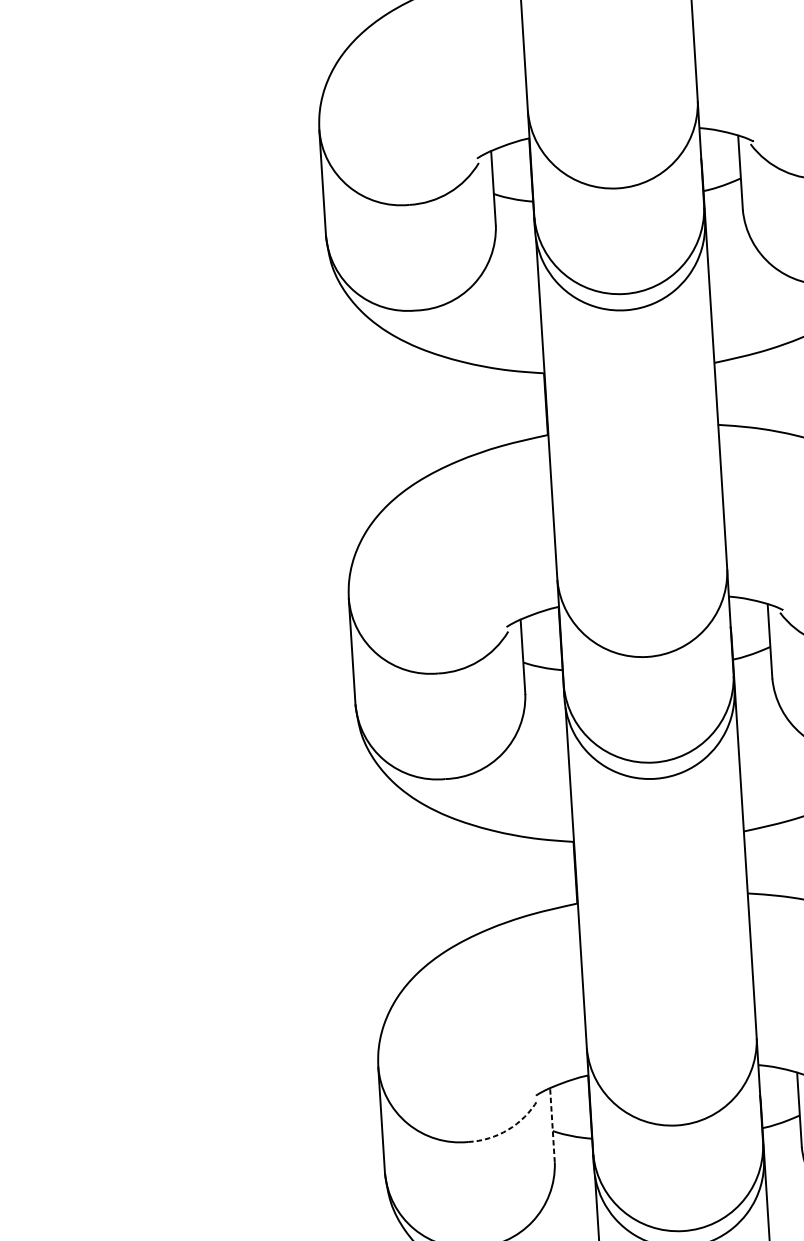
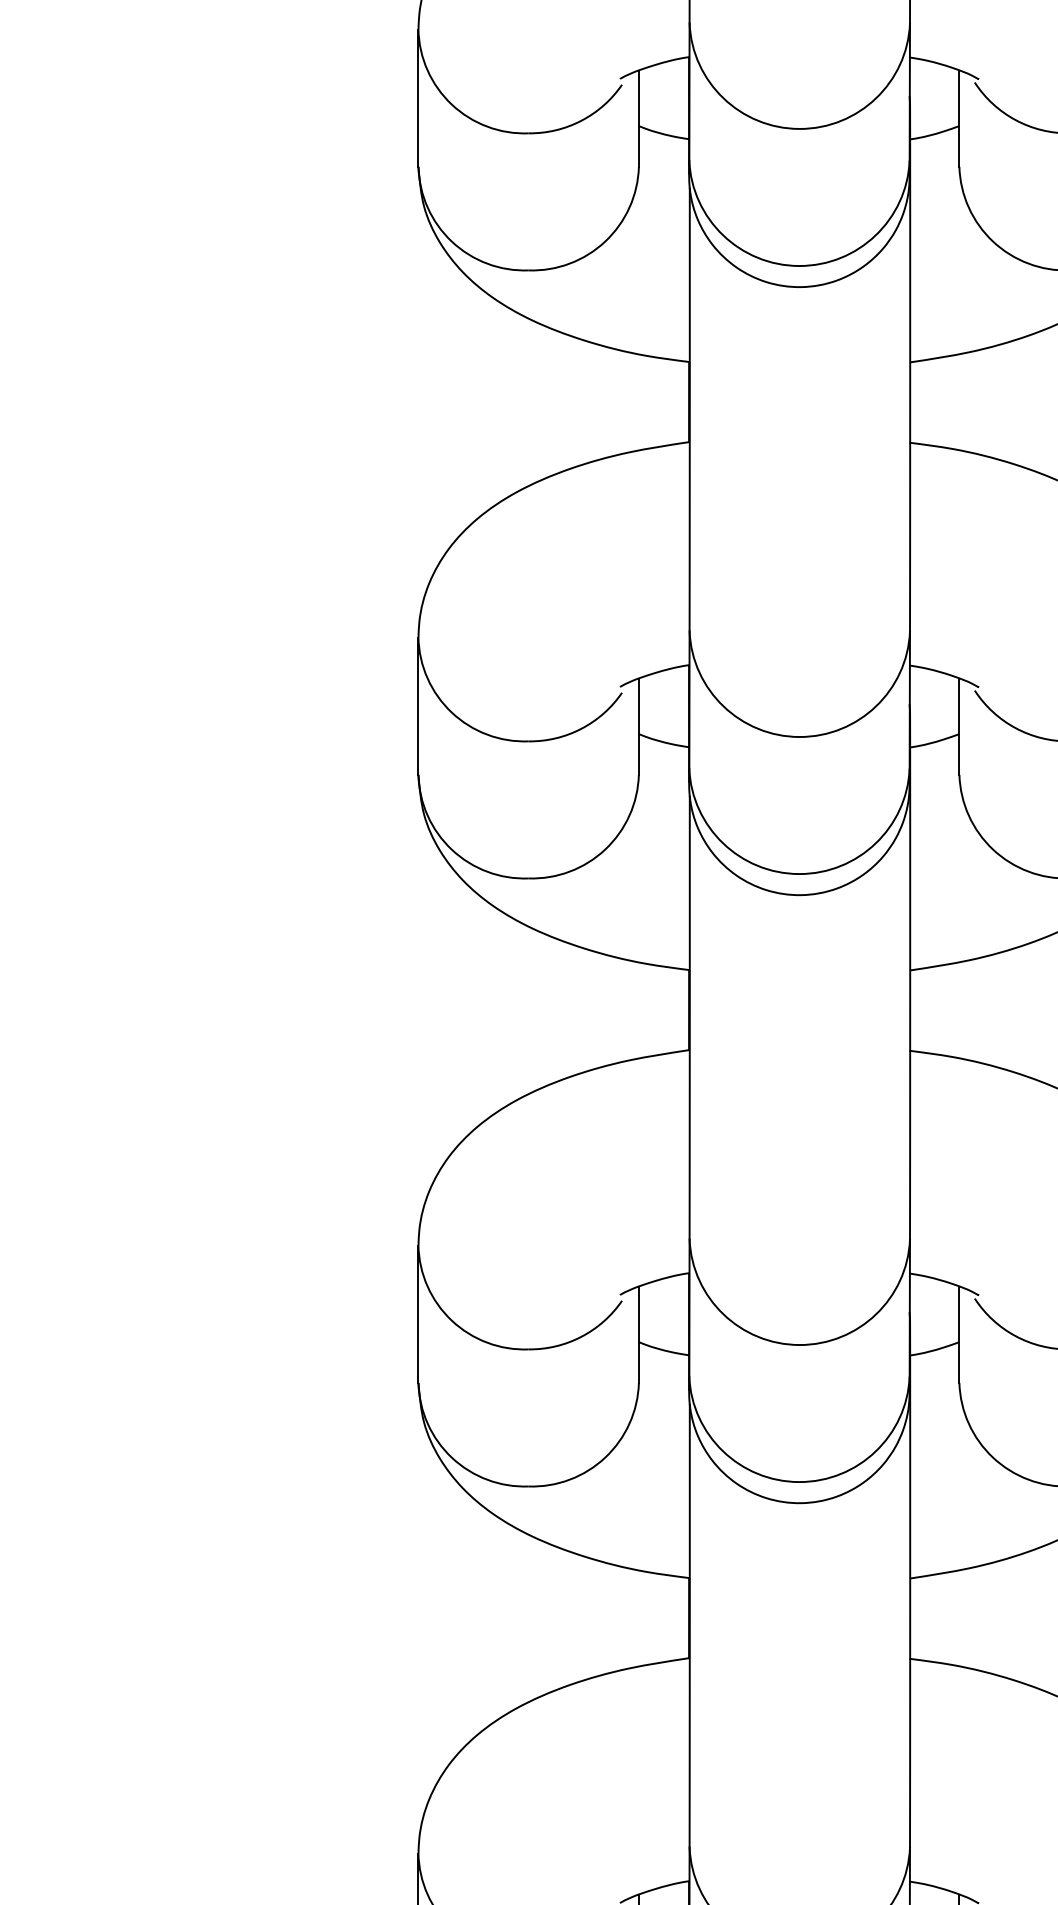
line: (552, 1125) -> (638, 1334), dashed -> solid
arc: (508, 1129) -> (581, 1336), dashed -> solid

